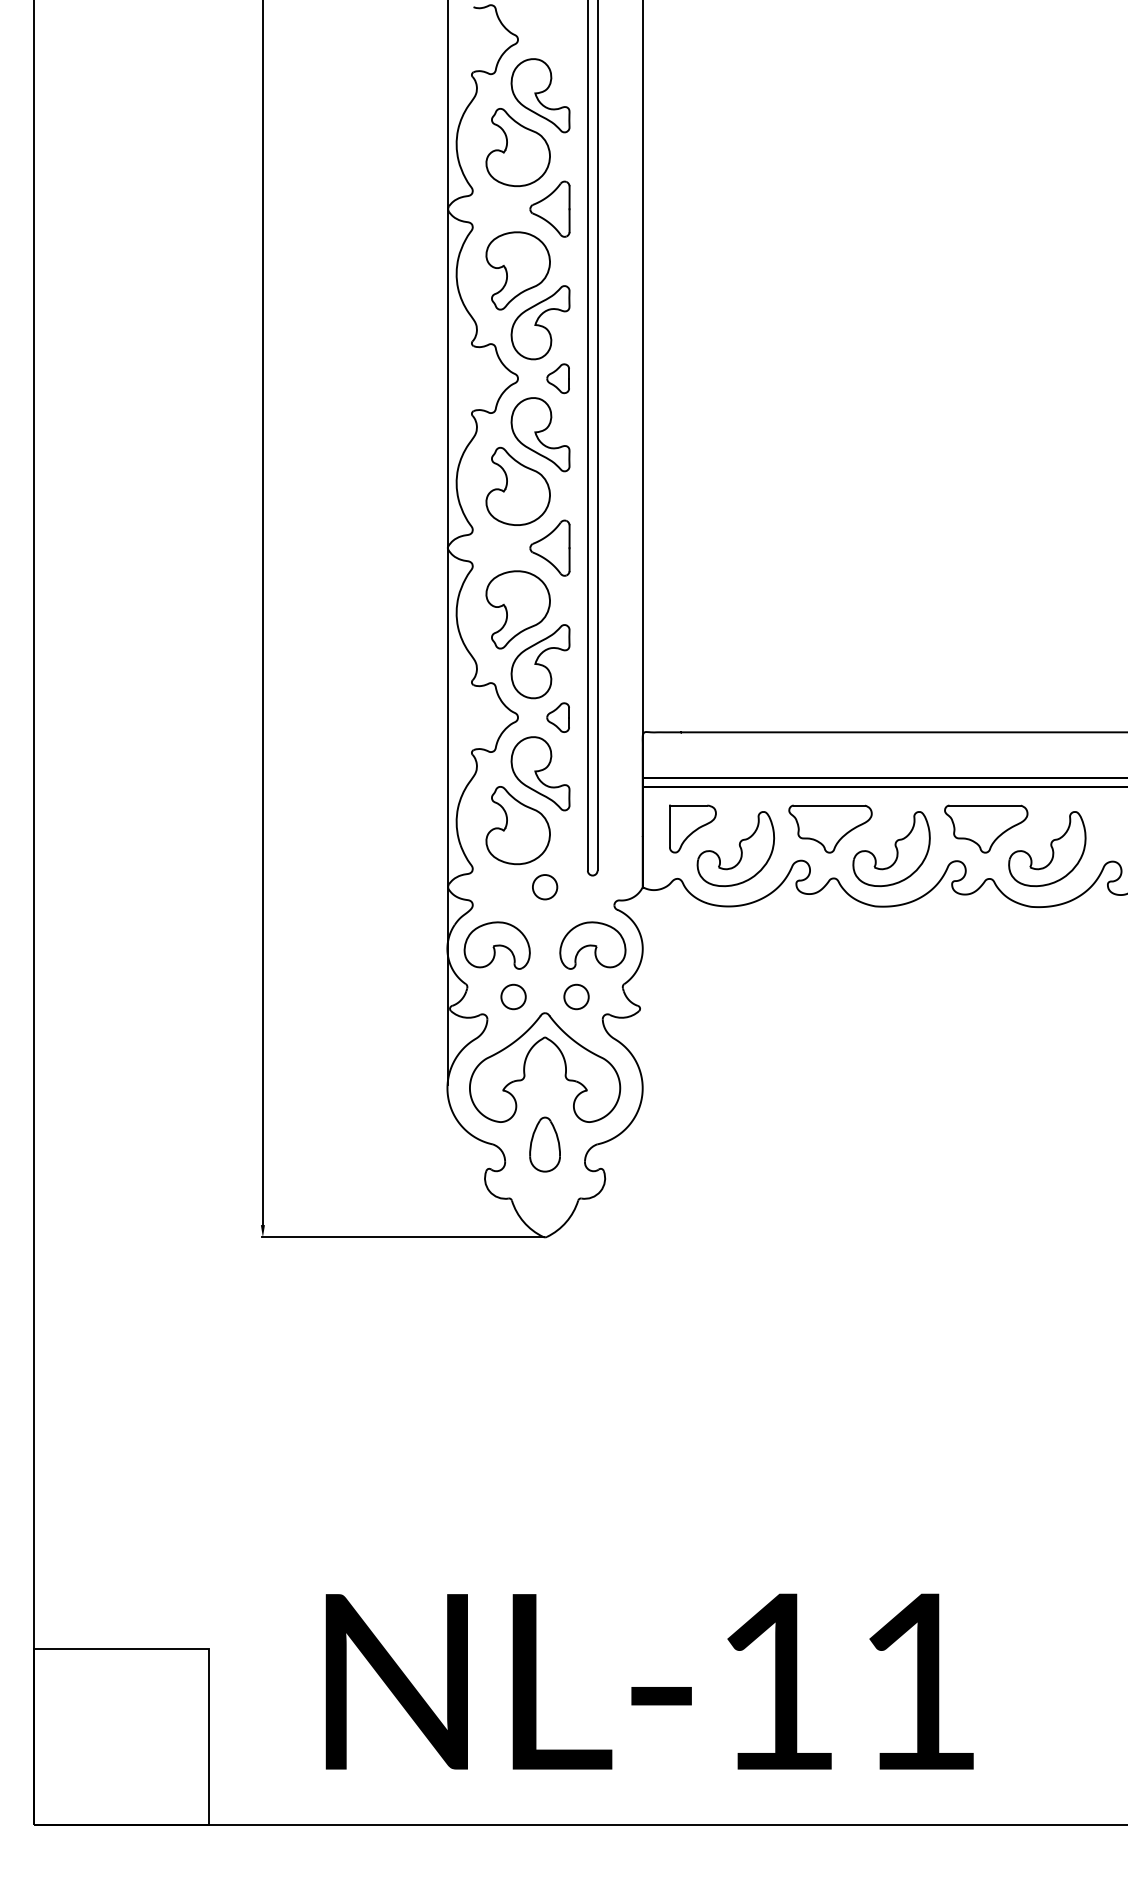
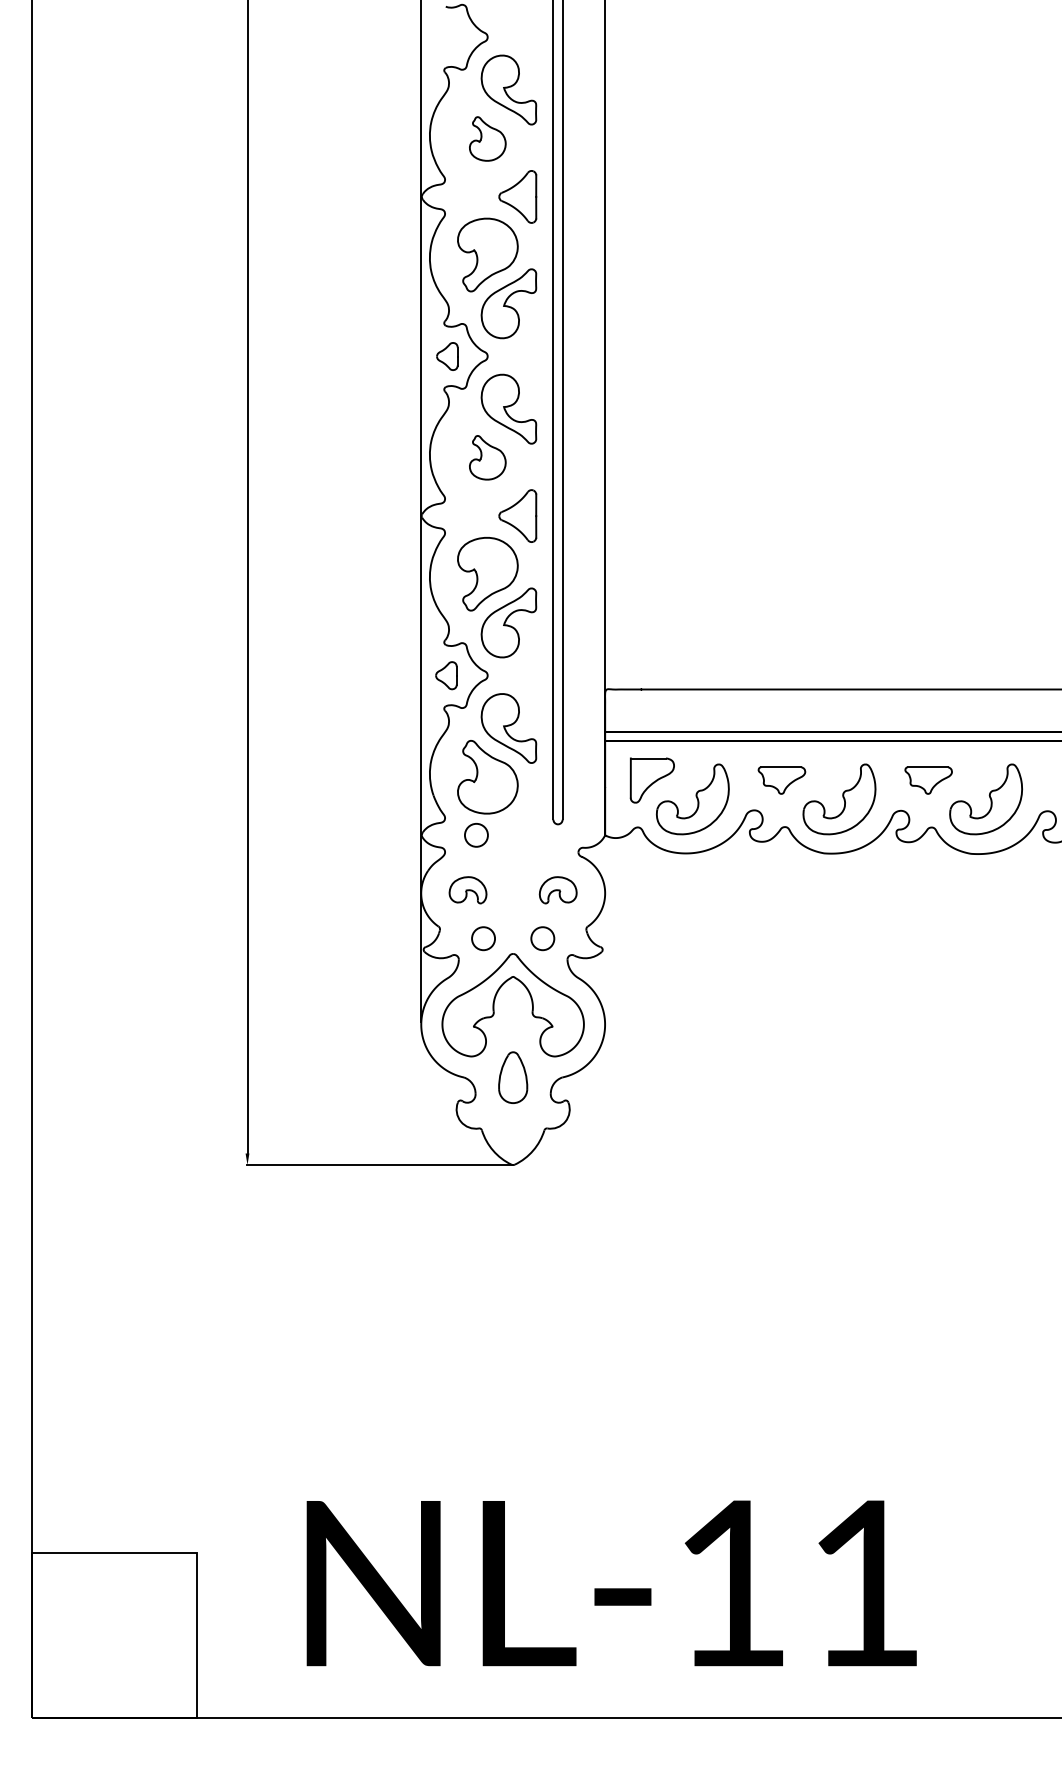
part: (517, 147) -> (487, 138), size x0.6
part: (557, 378) -> (446, 356), moved
part: (517, 485) -> (487, 457), size x0.6
part: (557, 717) -> (445, 675), moved
part: (830, 828) -> (781, 780), size x0.6
part: (986, 828) -> (928, 780), size x0.6
circle: (545, 887) -> (476, 835), moved
part: (496, 945) -> (467, 890), size x0.6
part: (592, 945) -> (557, 890), size x0.6

